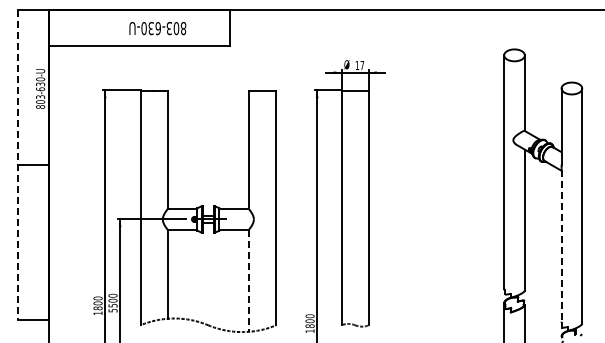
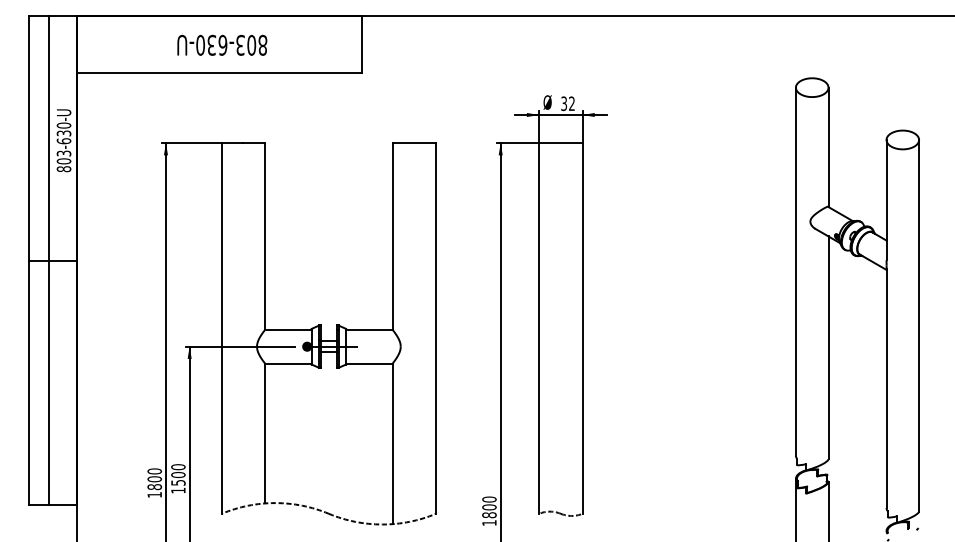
text: (157, 28) -> (221, 45), moved
text: (359, 65) -> (567, 103), 17 -> 32
line: (18, 164) -> (29, 259), dashed -> solid
line: (31, 164) -> (49, 259), added
line: (561, 245) -> (886, 387), dashed -> solid
line: (248, 281) -> (392, 444), dashed -> solid
text: (112, 310) -> (177, 490), 5500 -> 1500

